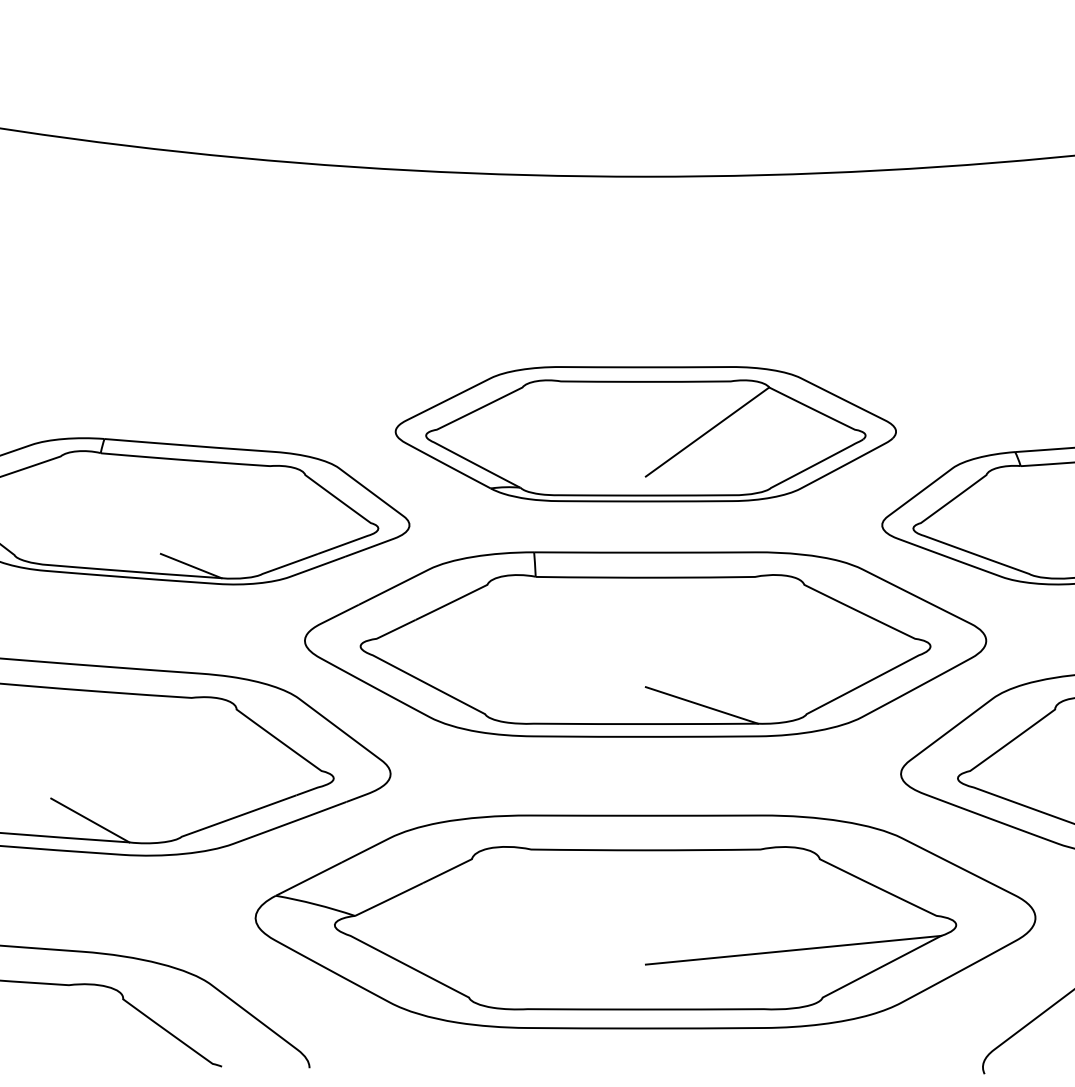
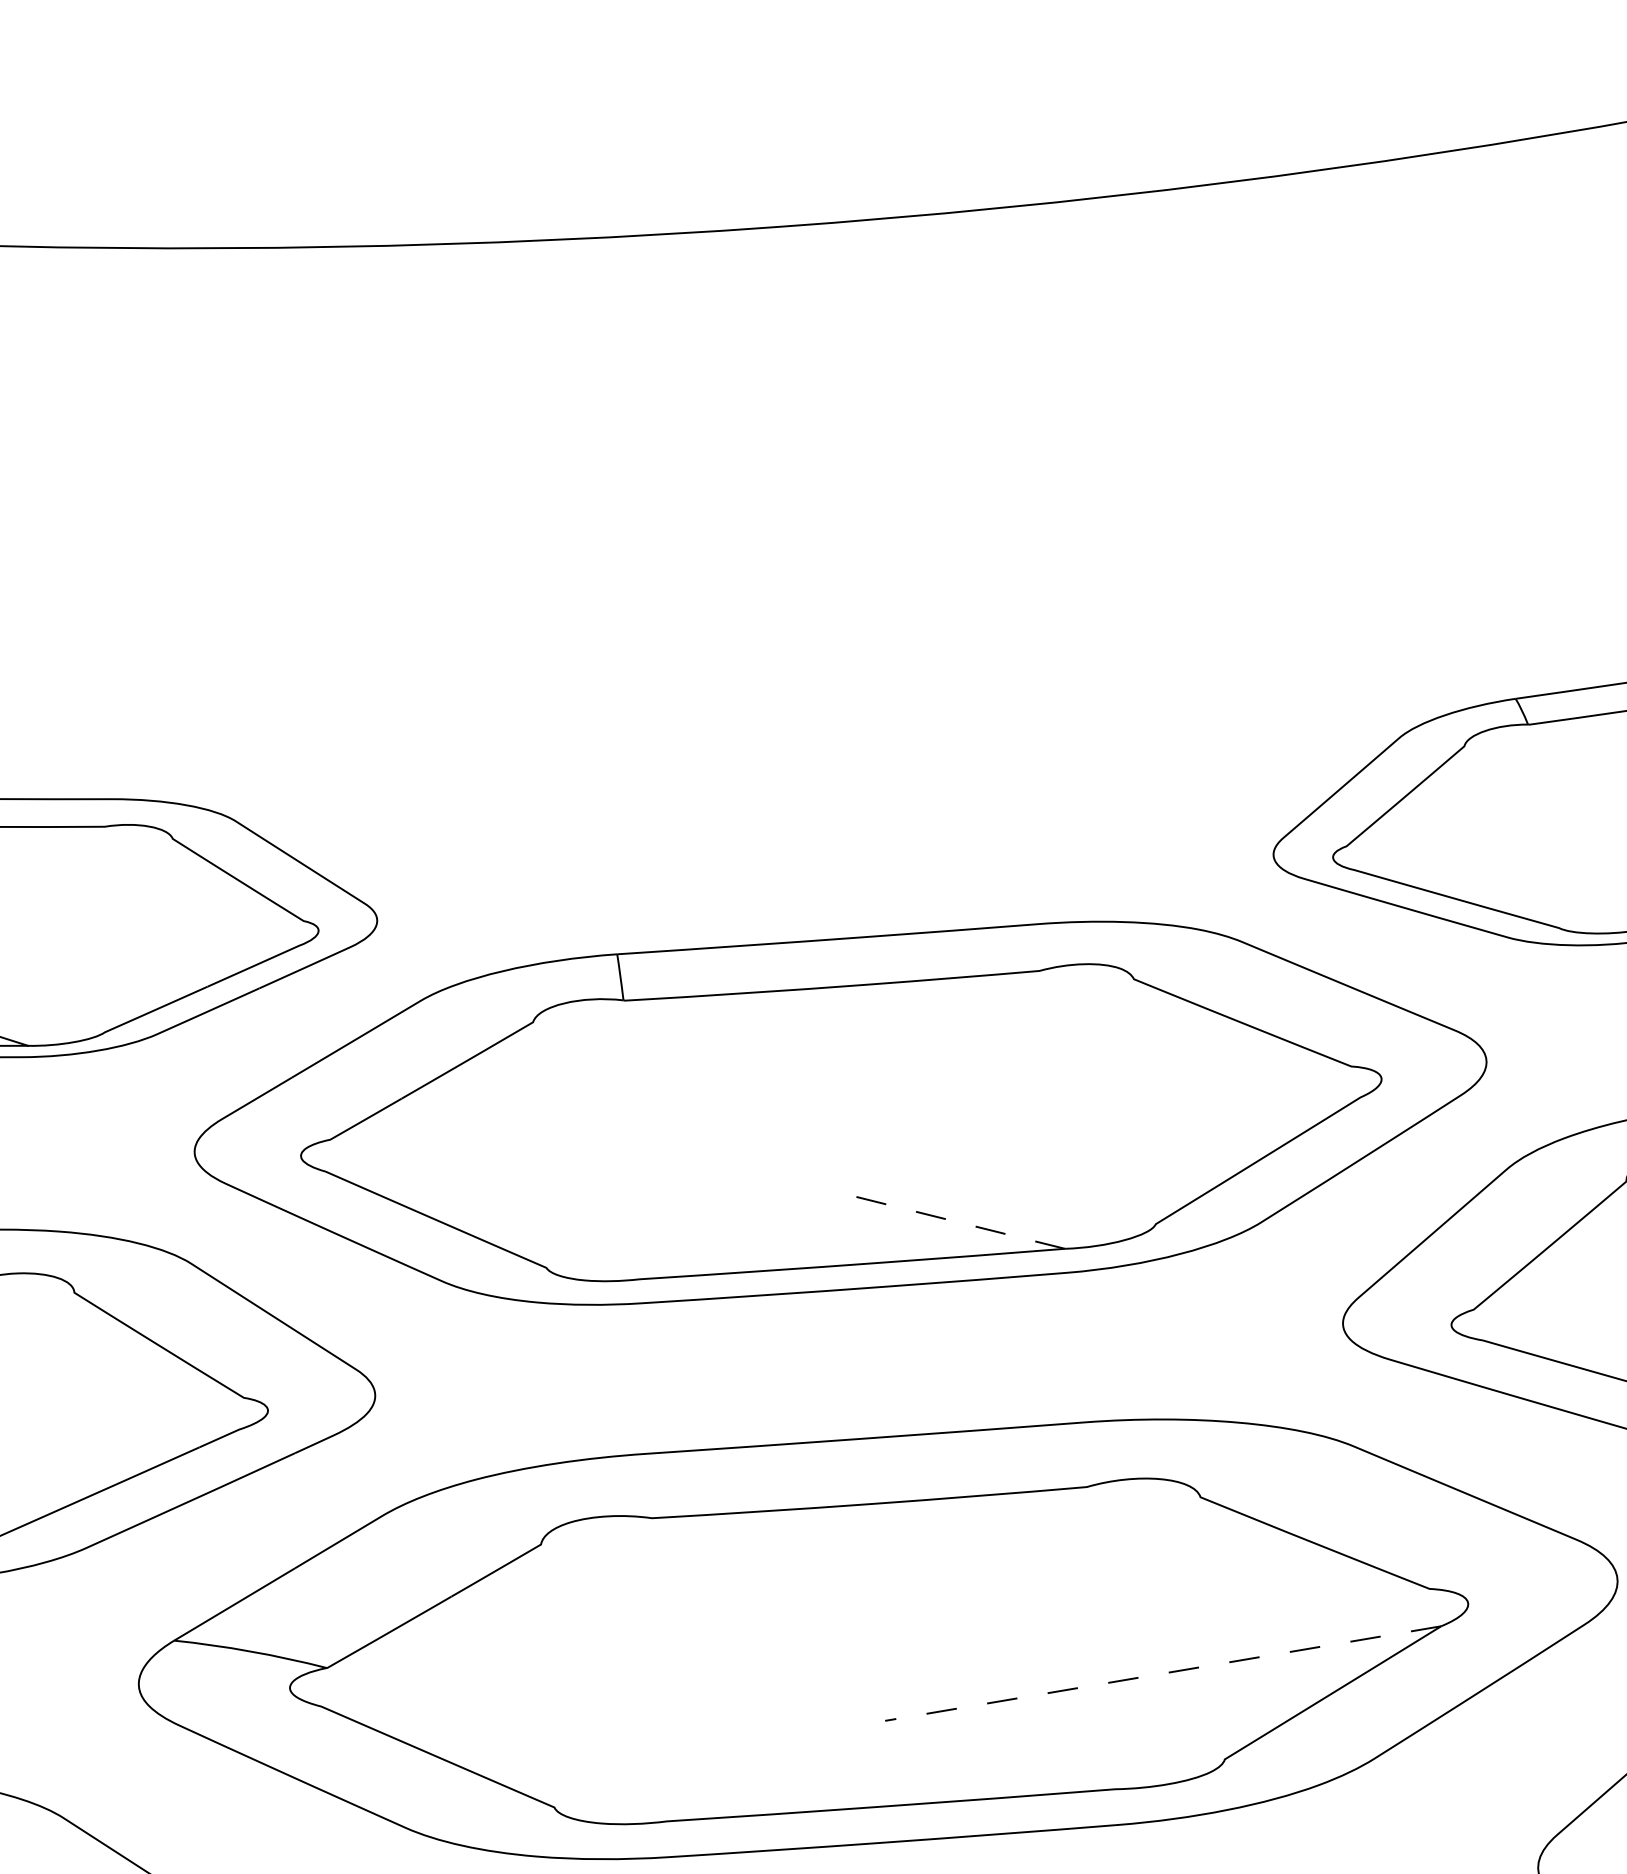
part: (645, 434) -> (812, 715), removed
line: (701, 705) -> (955, 1221), solid -> dashed
line: (793, 950) -> (1163, 1674), solid -> dashed

